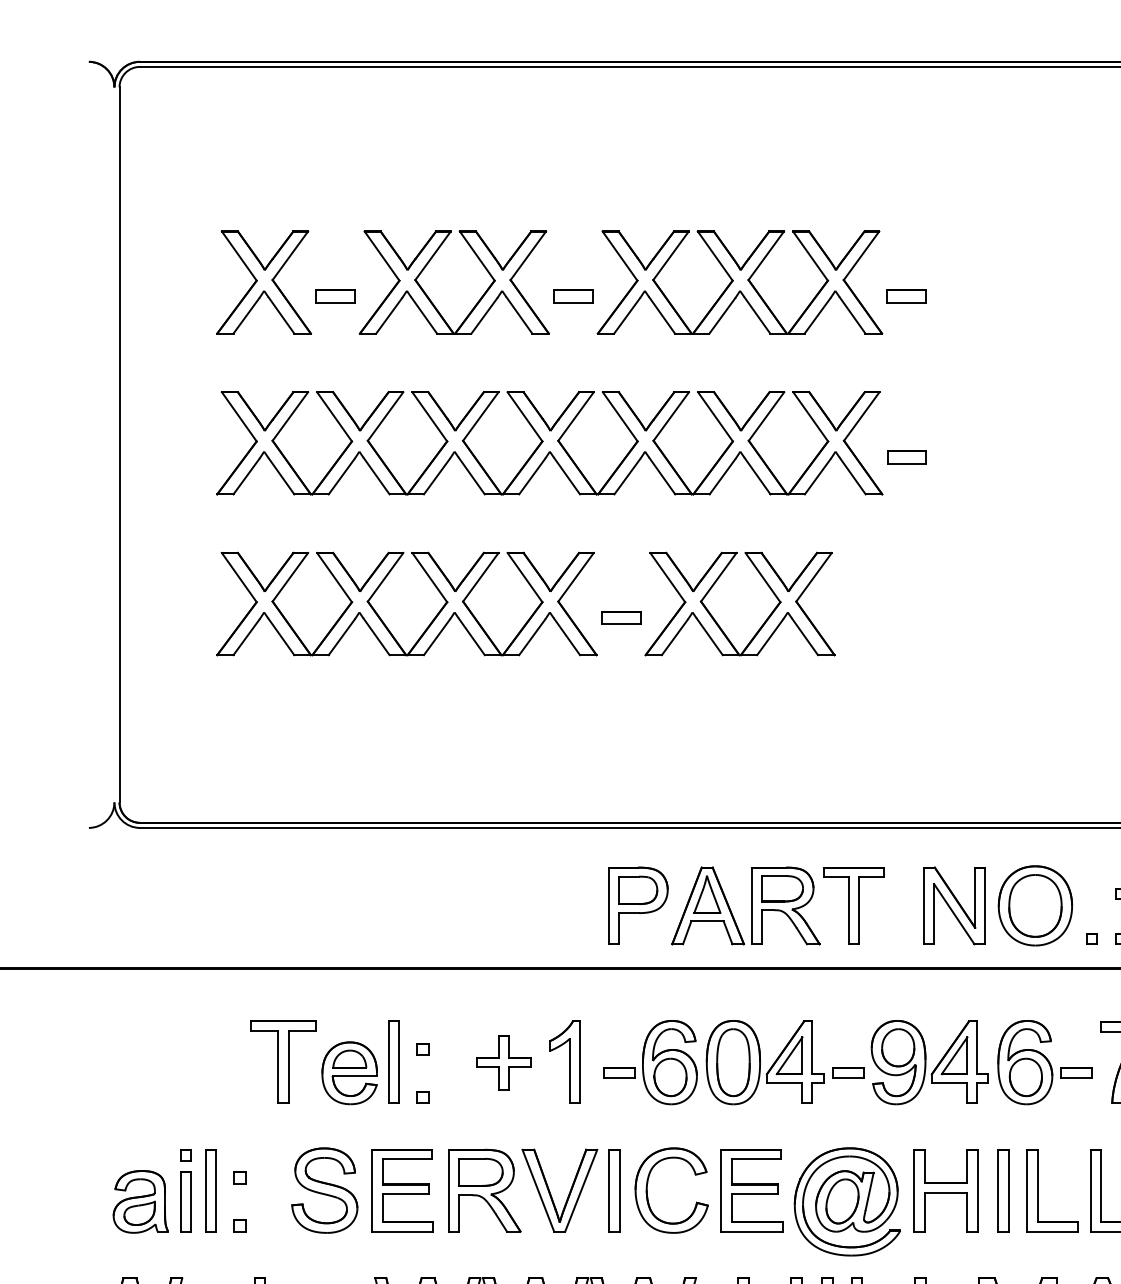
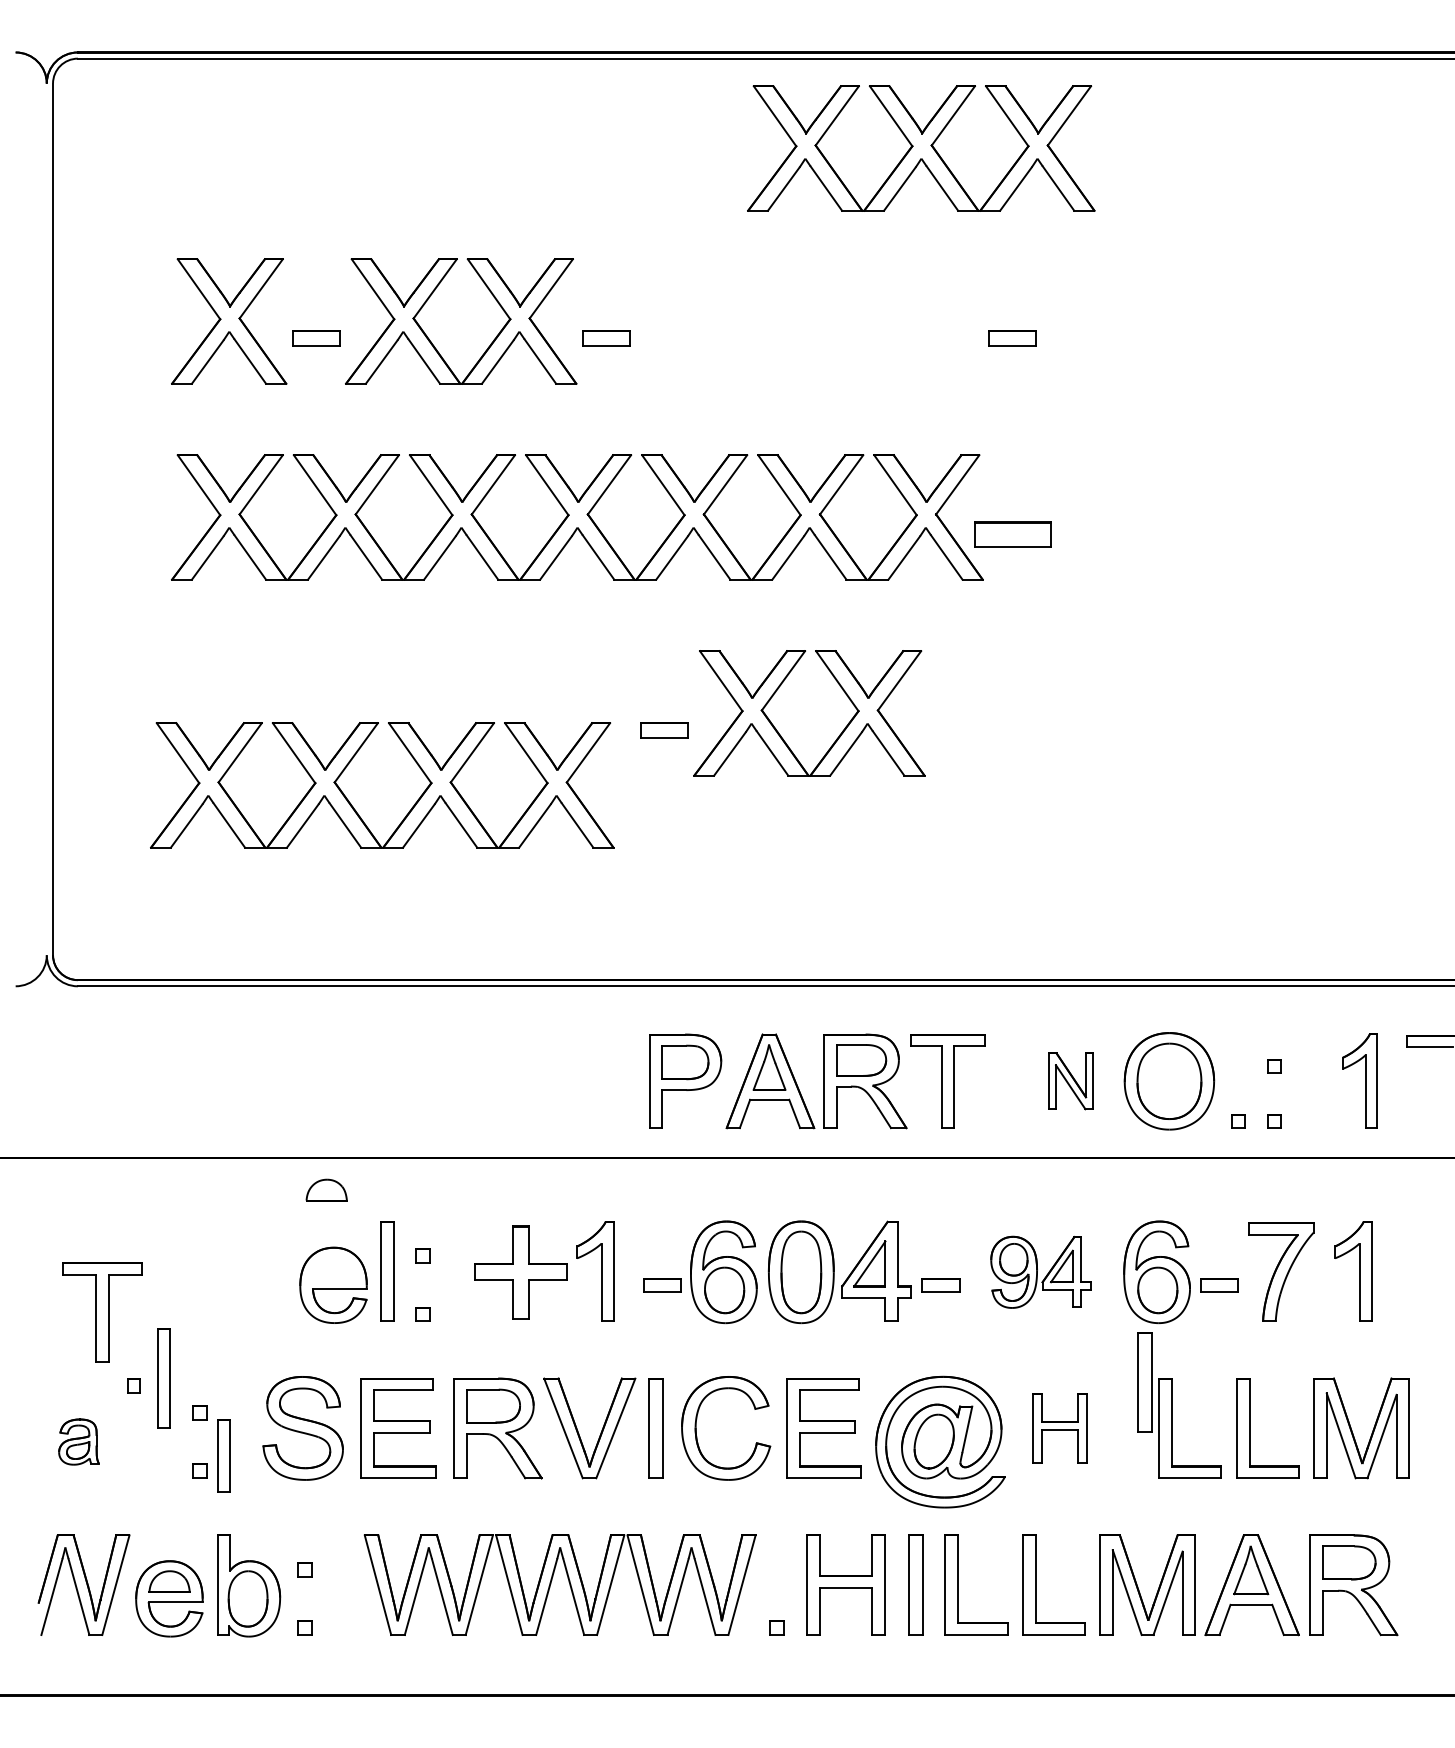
part: (740, 282) -> (921, 148), moved
part: (906, 457) -> (1012, 534), size x1.6
part: (383, 621) -> (353, 806), moved
part: (954, 905) -> (1070, 1080), size x0.6
part: (349, 1058) -> (326, 1189), moved
part: (283, 1061) -> (102, 1312), moved
part: (503, 1062) -> (521, 1272), size x1.4
part: (929, 1062) -> (1040, 1272), size x0.7
part: (210, 1190) -> (163, 1378), moved
part: (945, 1190) -> (1059, 1428), size x0.7
part: (1002, 1190) -> (1144, 1382), moved
part: (140, 1201) -> (78, 1441), size x0.6
part: (185, 1201) -> (223, 1455), moved

